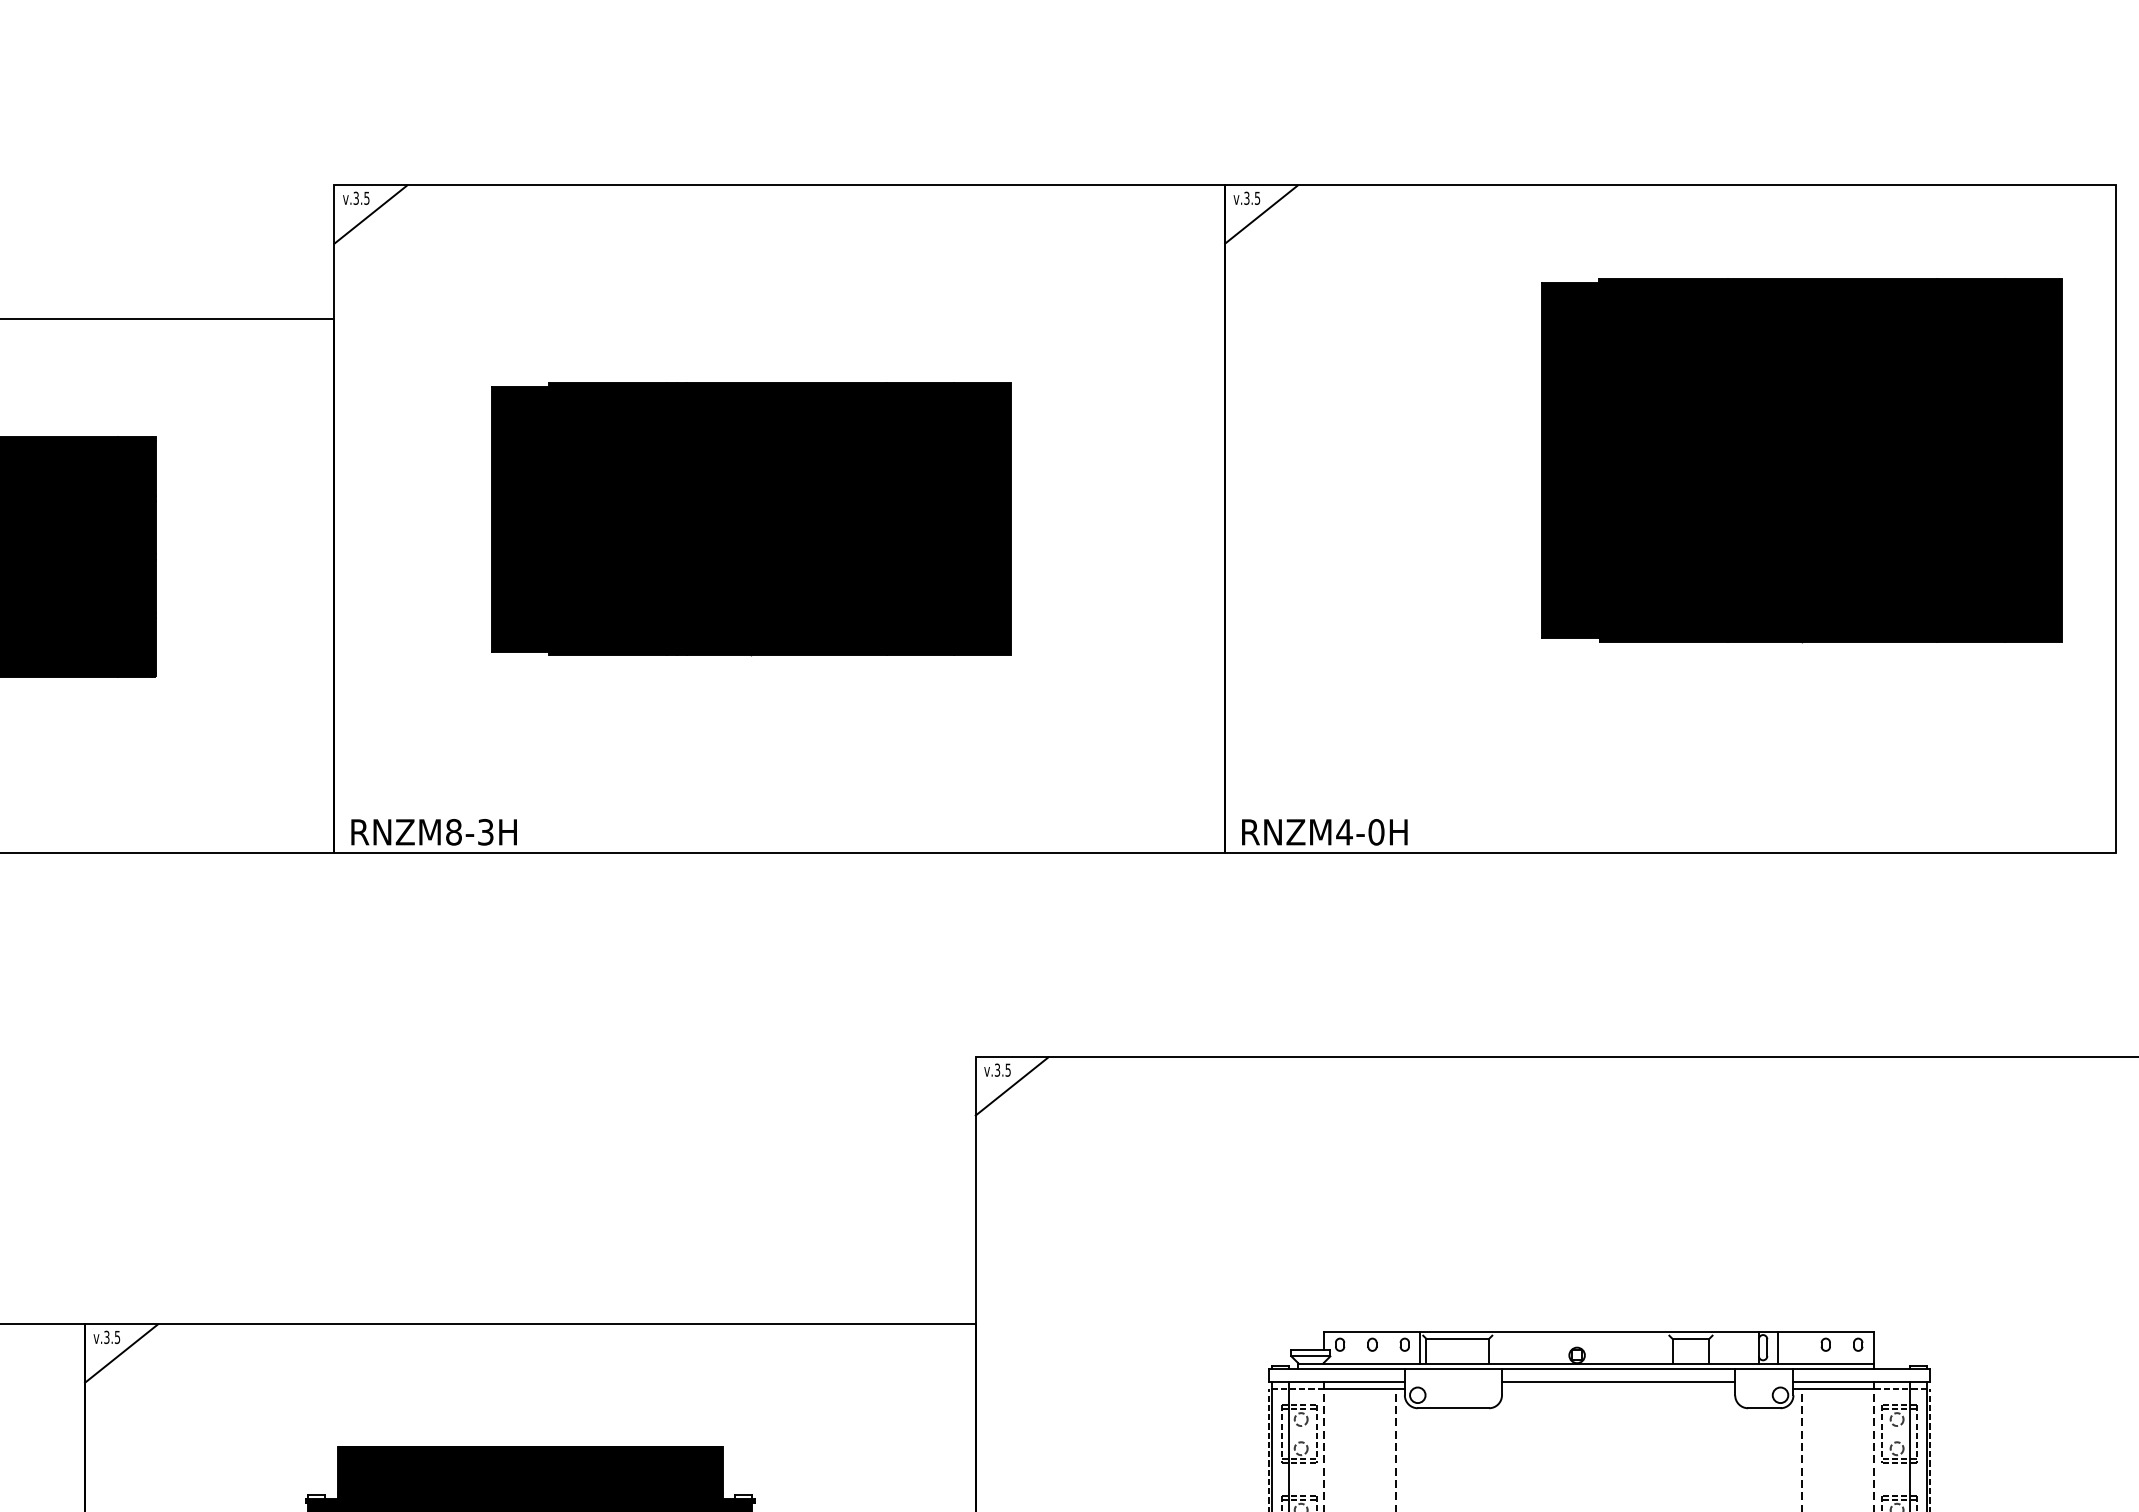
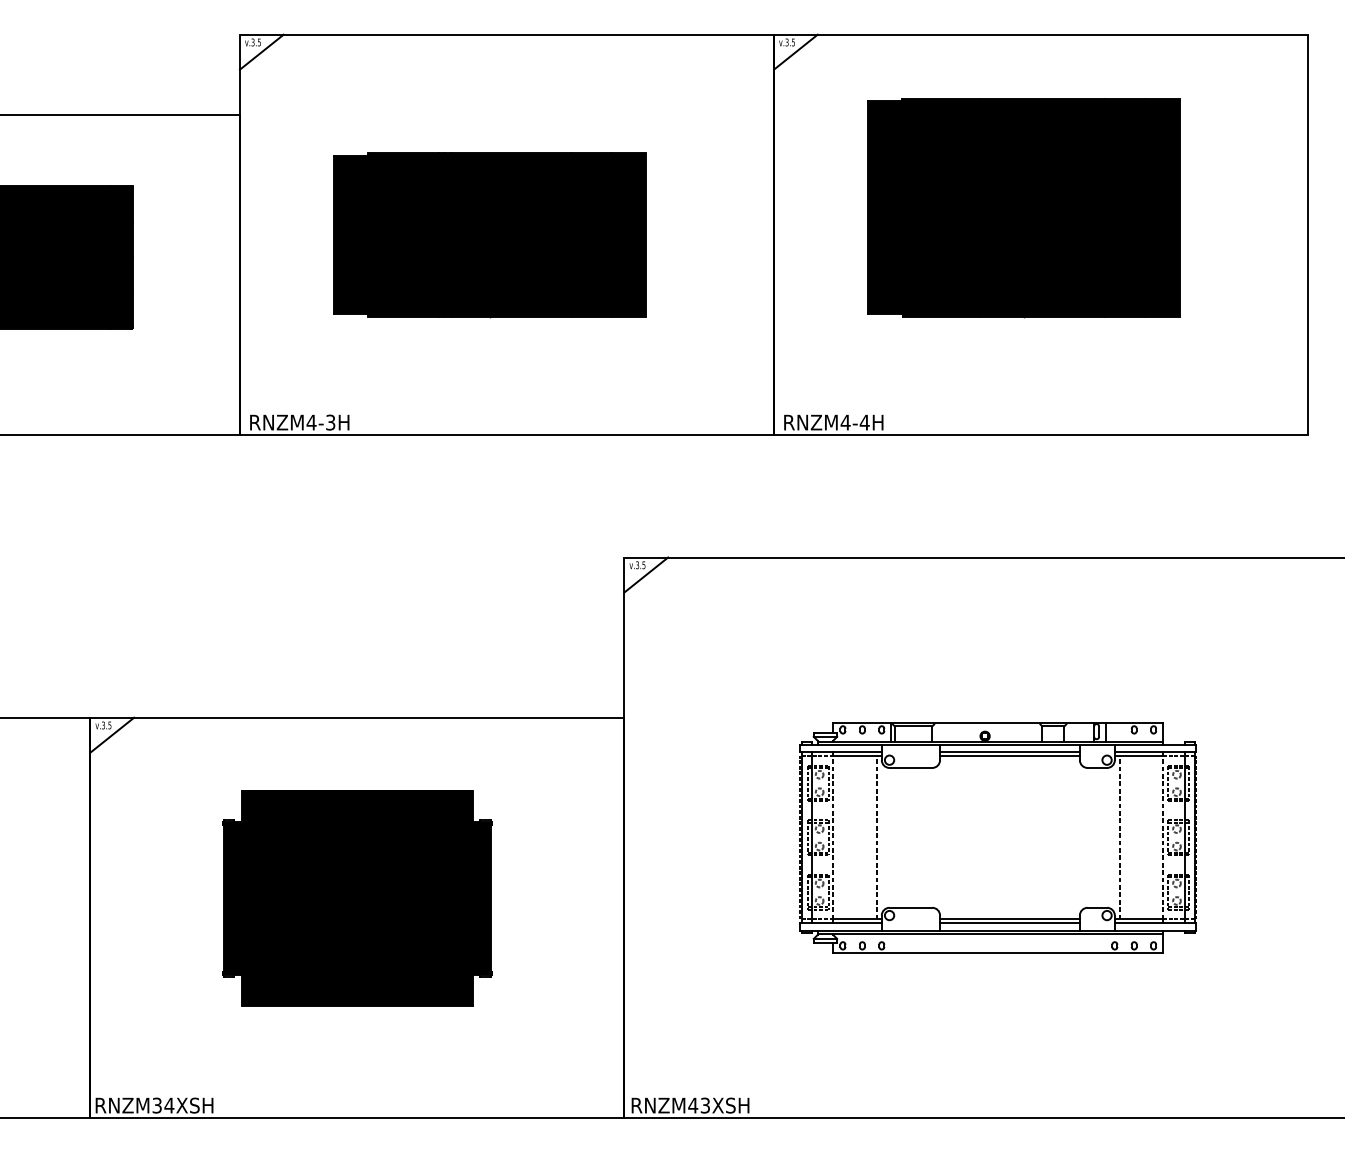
part: (1801, 461) -> (1023, 208), moved
text: (453, 832) -> (311, 422), RNZM8-3H -> RNZM4-3H
text: (1375, 832) -> (864, 422), RNZM4-0H -> RNZM4-4H
line: (1617, 1389) -> (1009, 756), added

